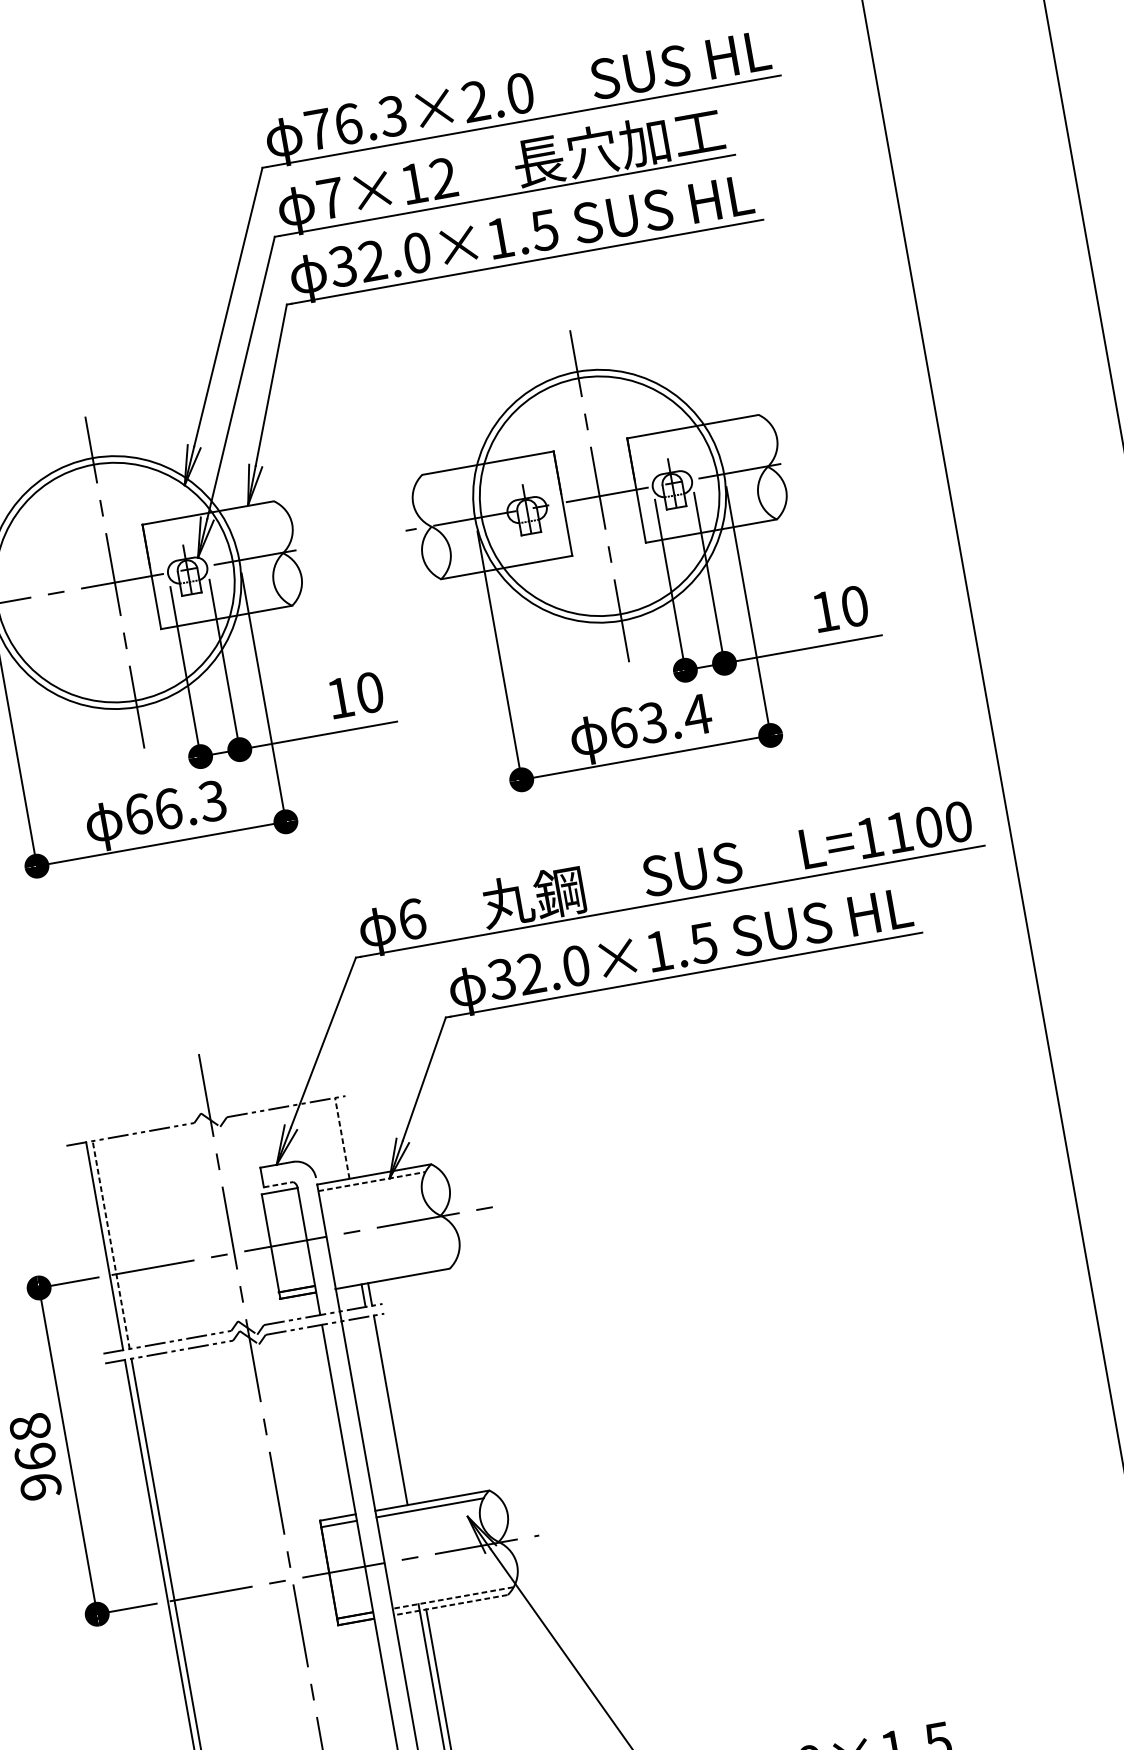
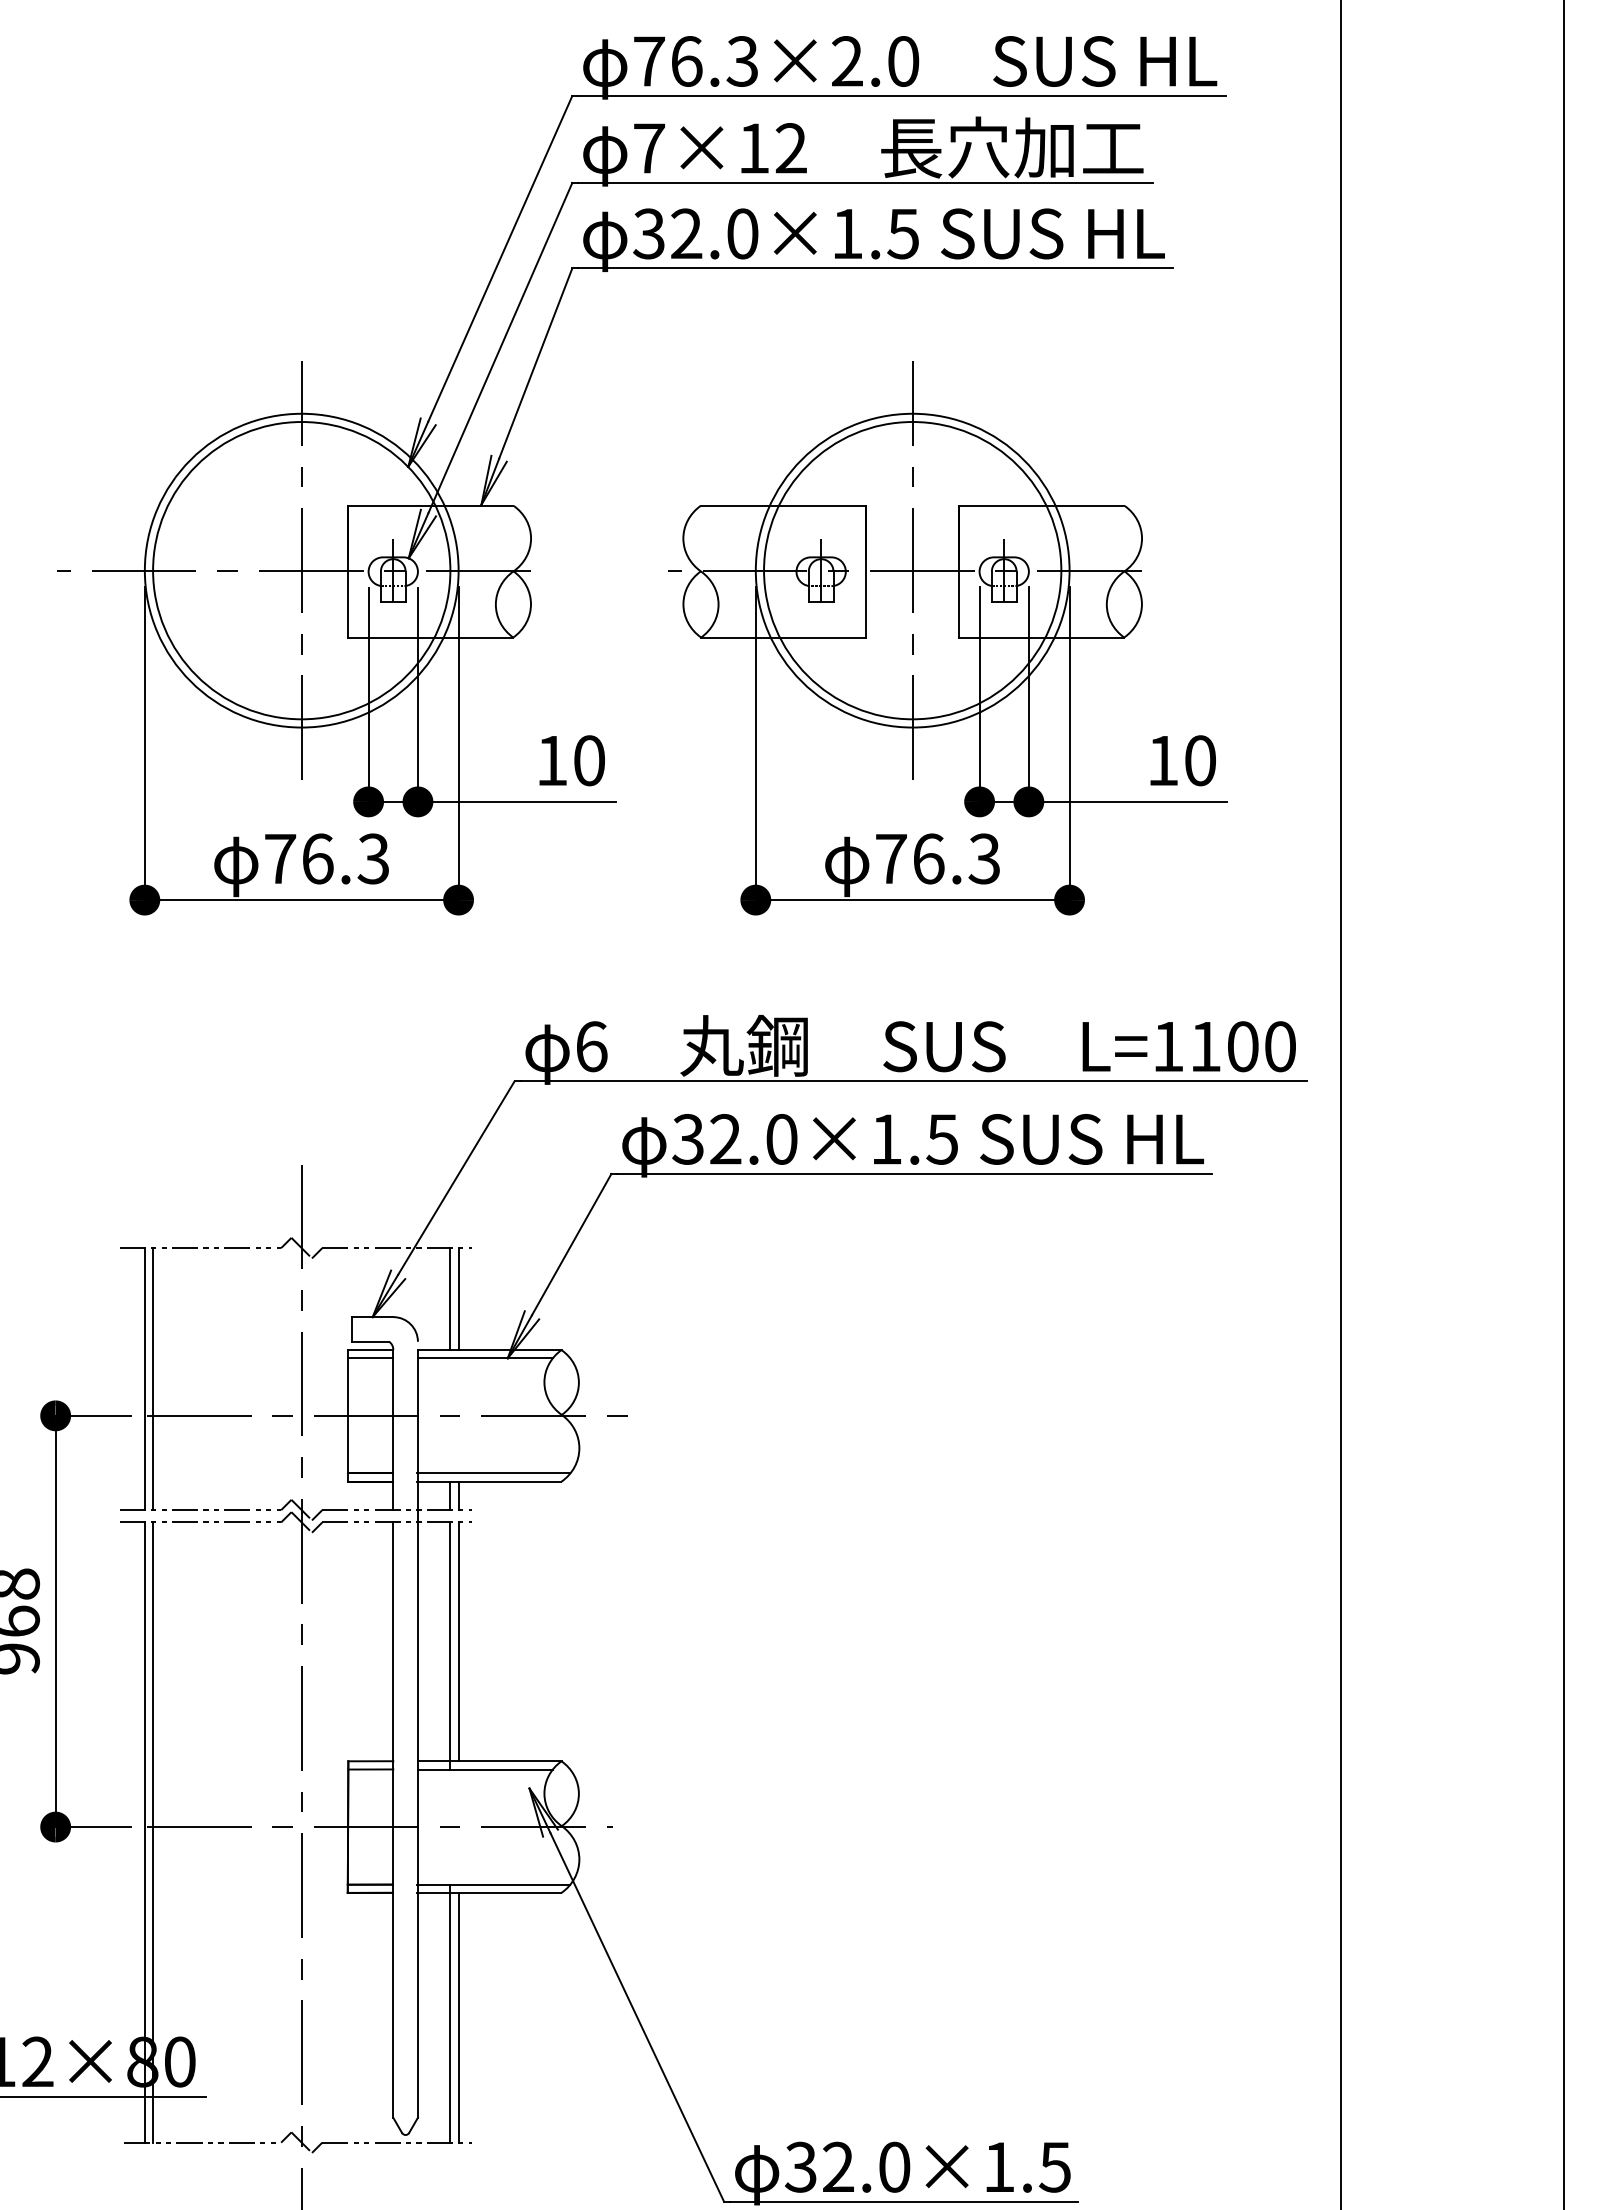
text: (660, 720) -> (938, 858), 63.4 -> 76.3
text: (138, 813) -> (280, 858), 66.3 -> 76.3
line: (342, 1138) -> (458, 1299), dashed -> solid
line: (335, 1139) -> (450, 1299), added
line: (372, 1181) -> (485, 1358), dashed -> solid
line: (278, 1184) -> (370, 1341), dashed -> solid
line: (280, 1197) -> (370, 1358), added
line: (111, 1245) -> (153, 1379), dashed -> solid
line: (394, 1271) -> (493, 1473), added
line: (384, 1414) -> (450, 1645), added
line: (452, 1597) -> (493, 1884), dashed -> solid
line: (450, 1604) -> (489, 1892), dashed -> solid

